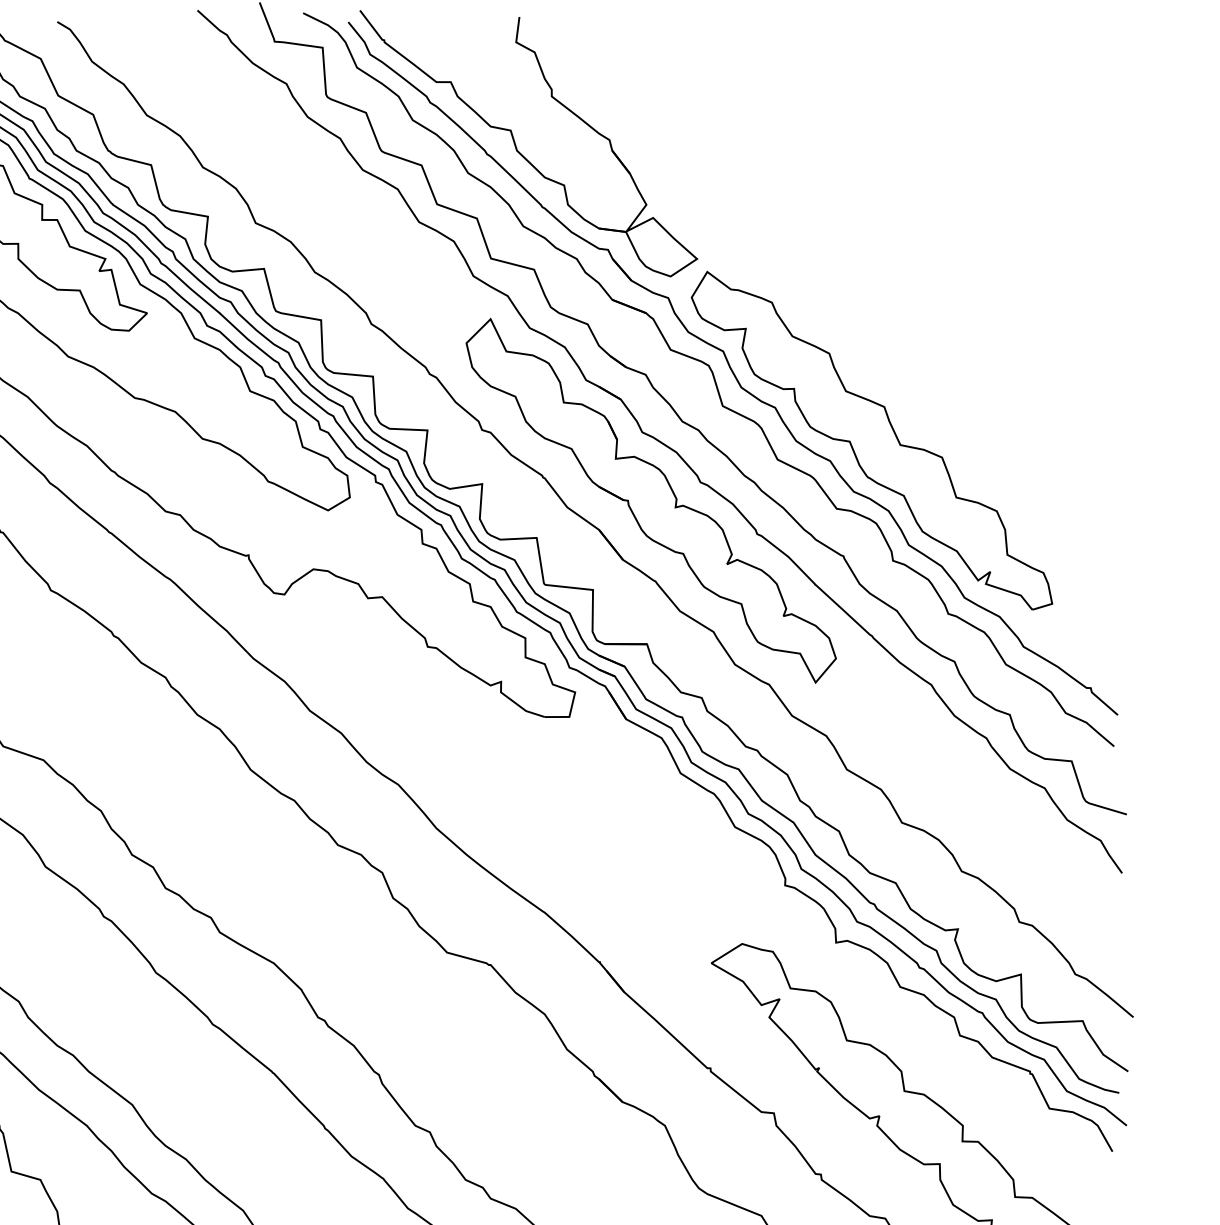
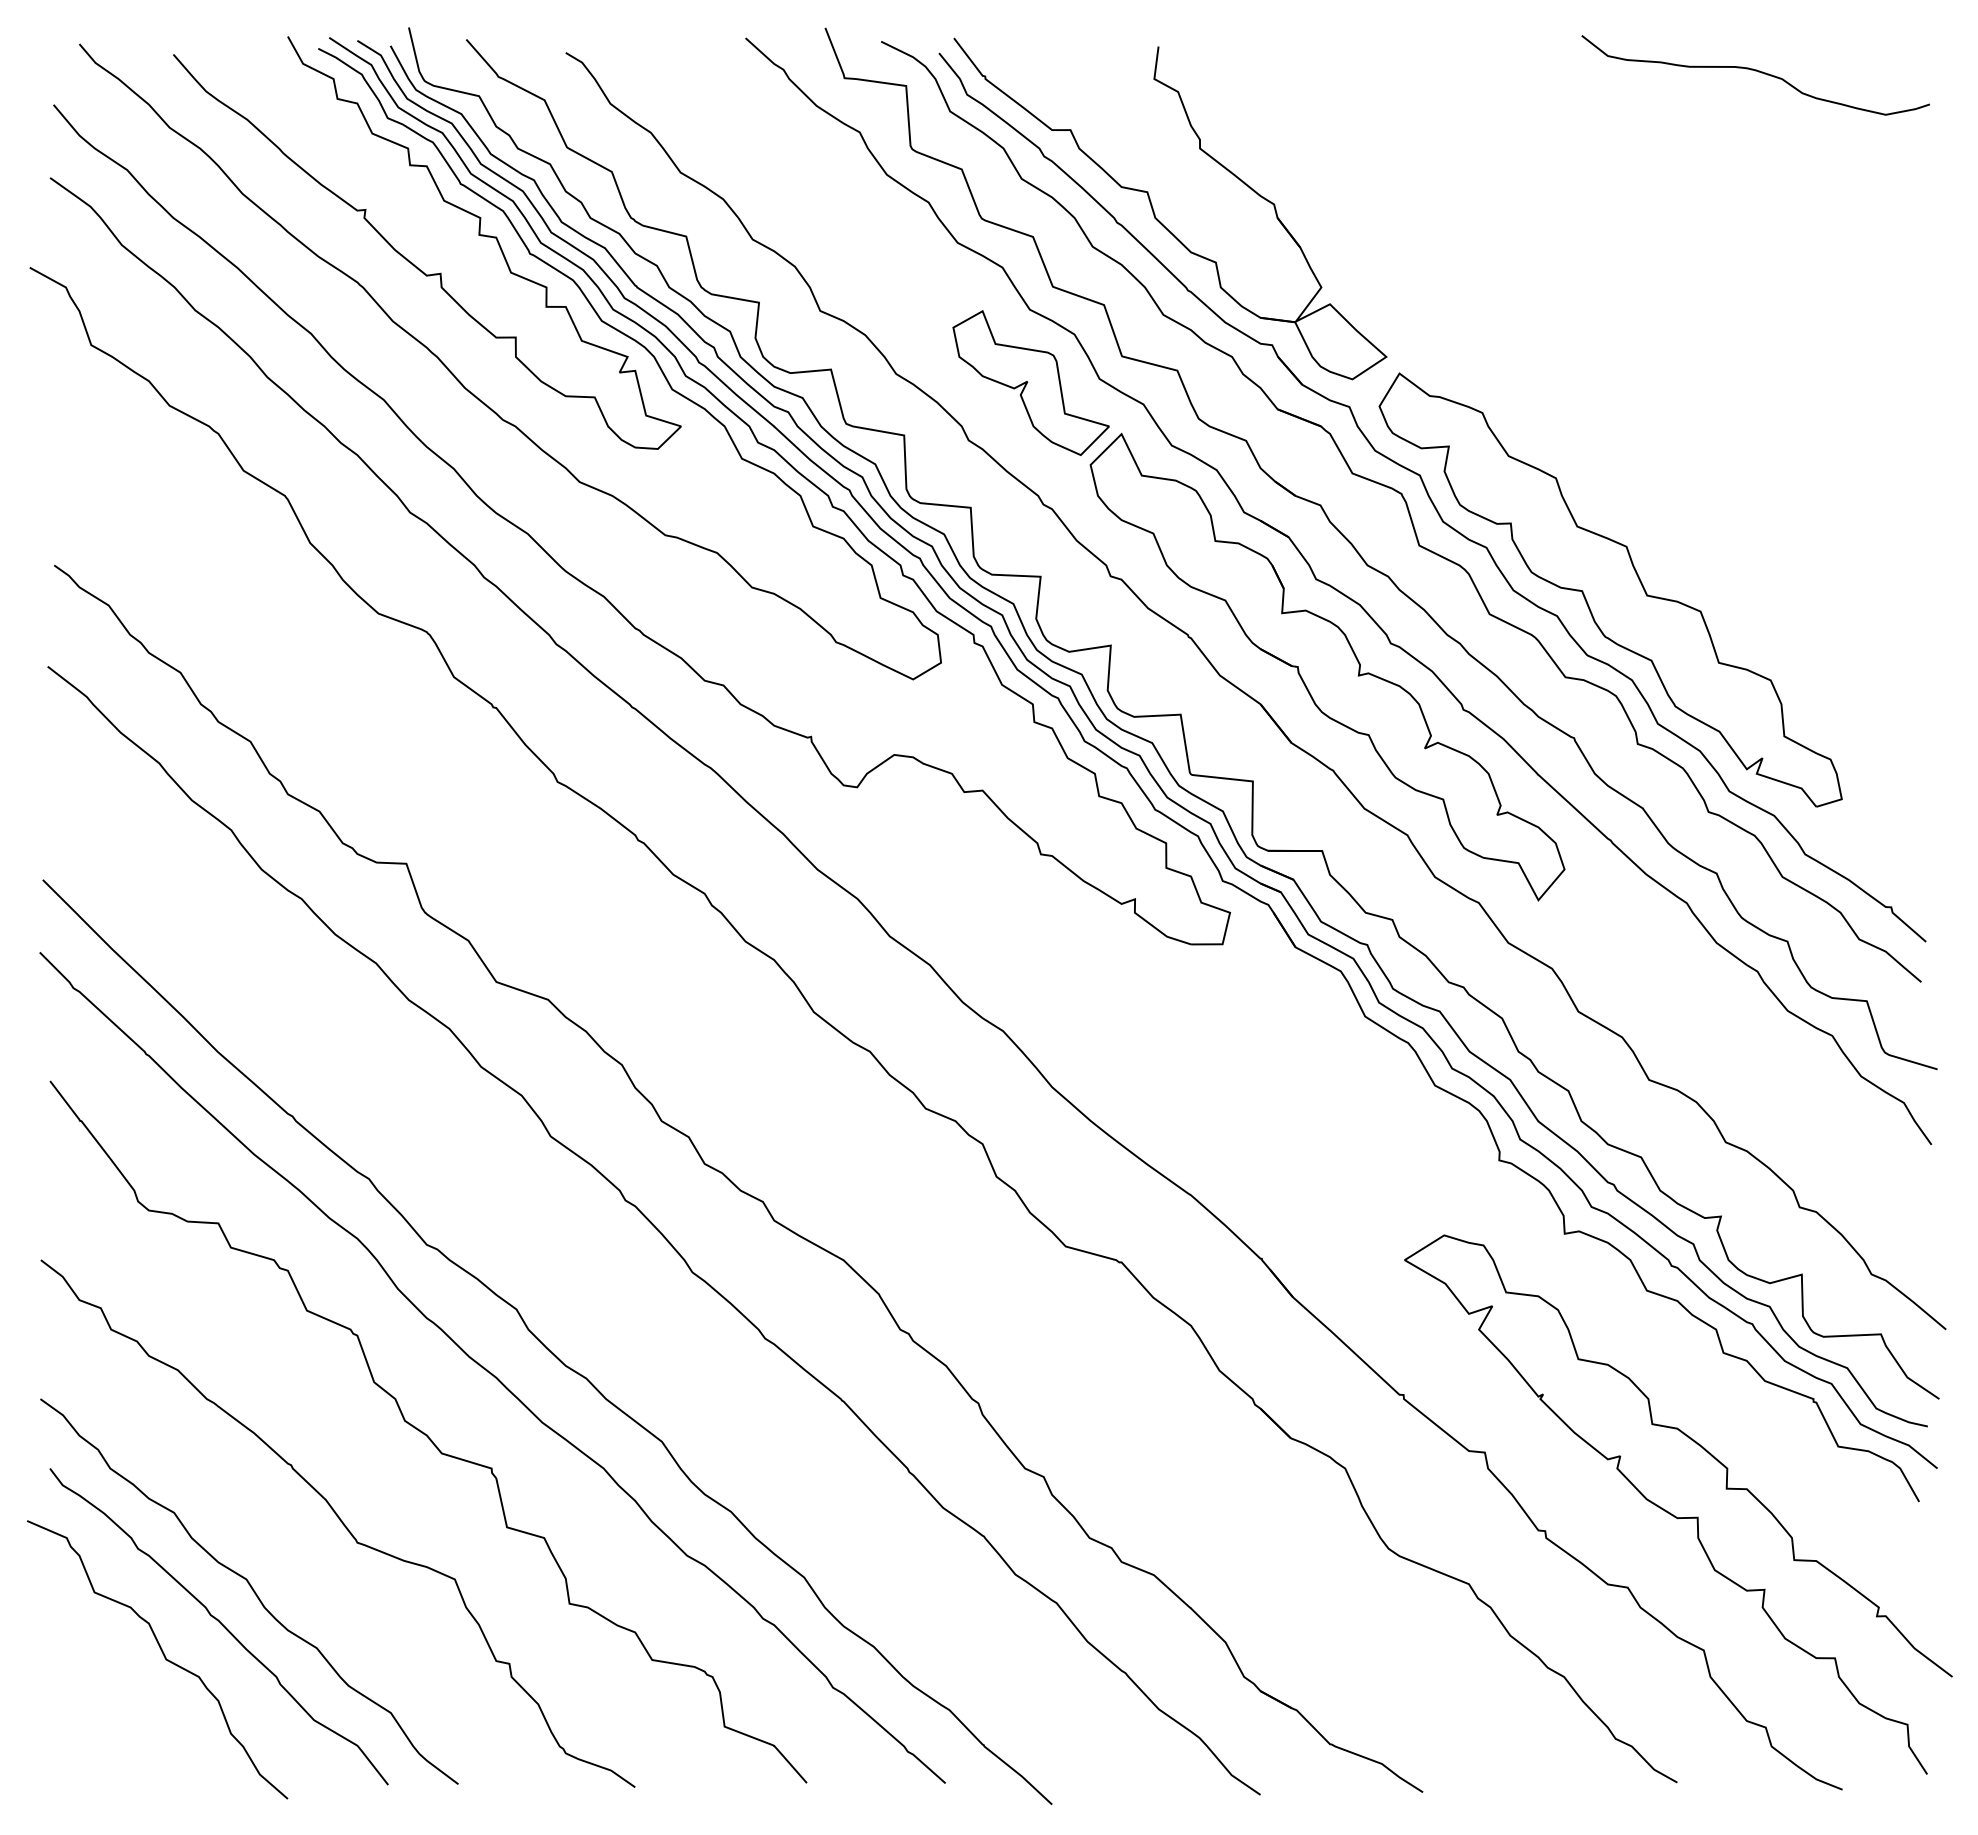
curve: (984, 36) -> (1755, 71), added
part: (419, 278) -> (1030, 382), added

